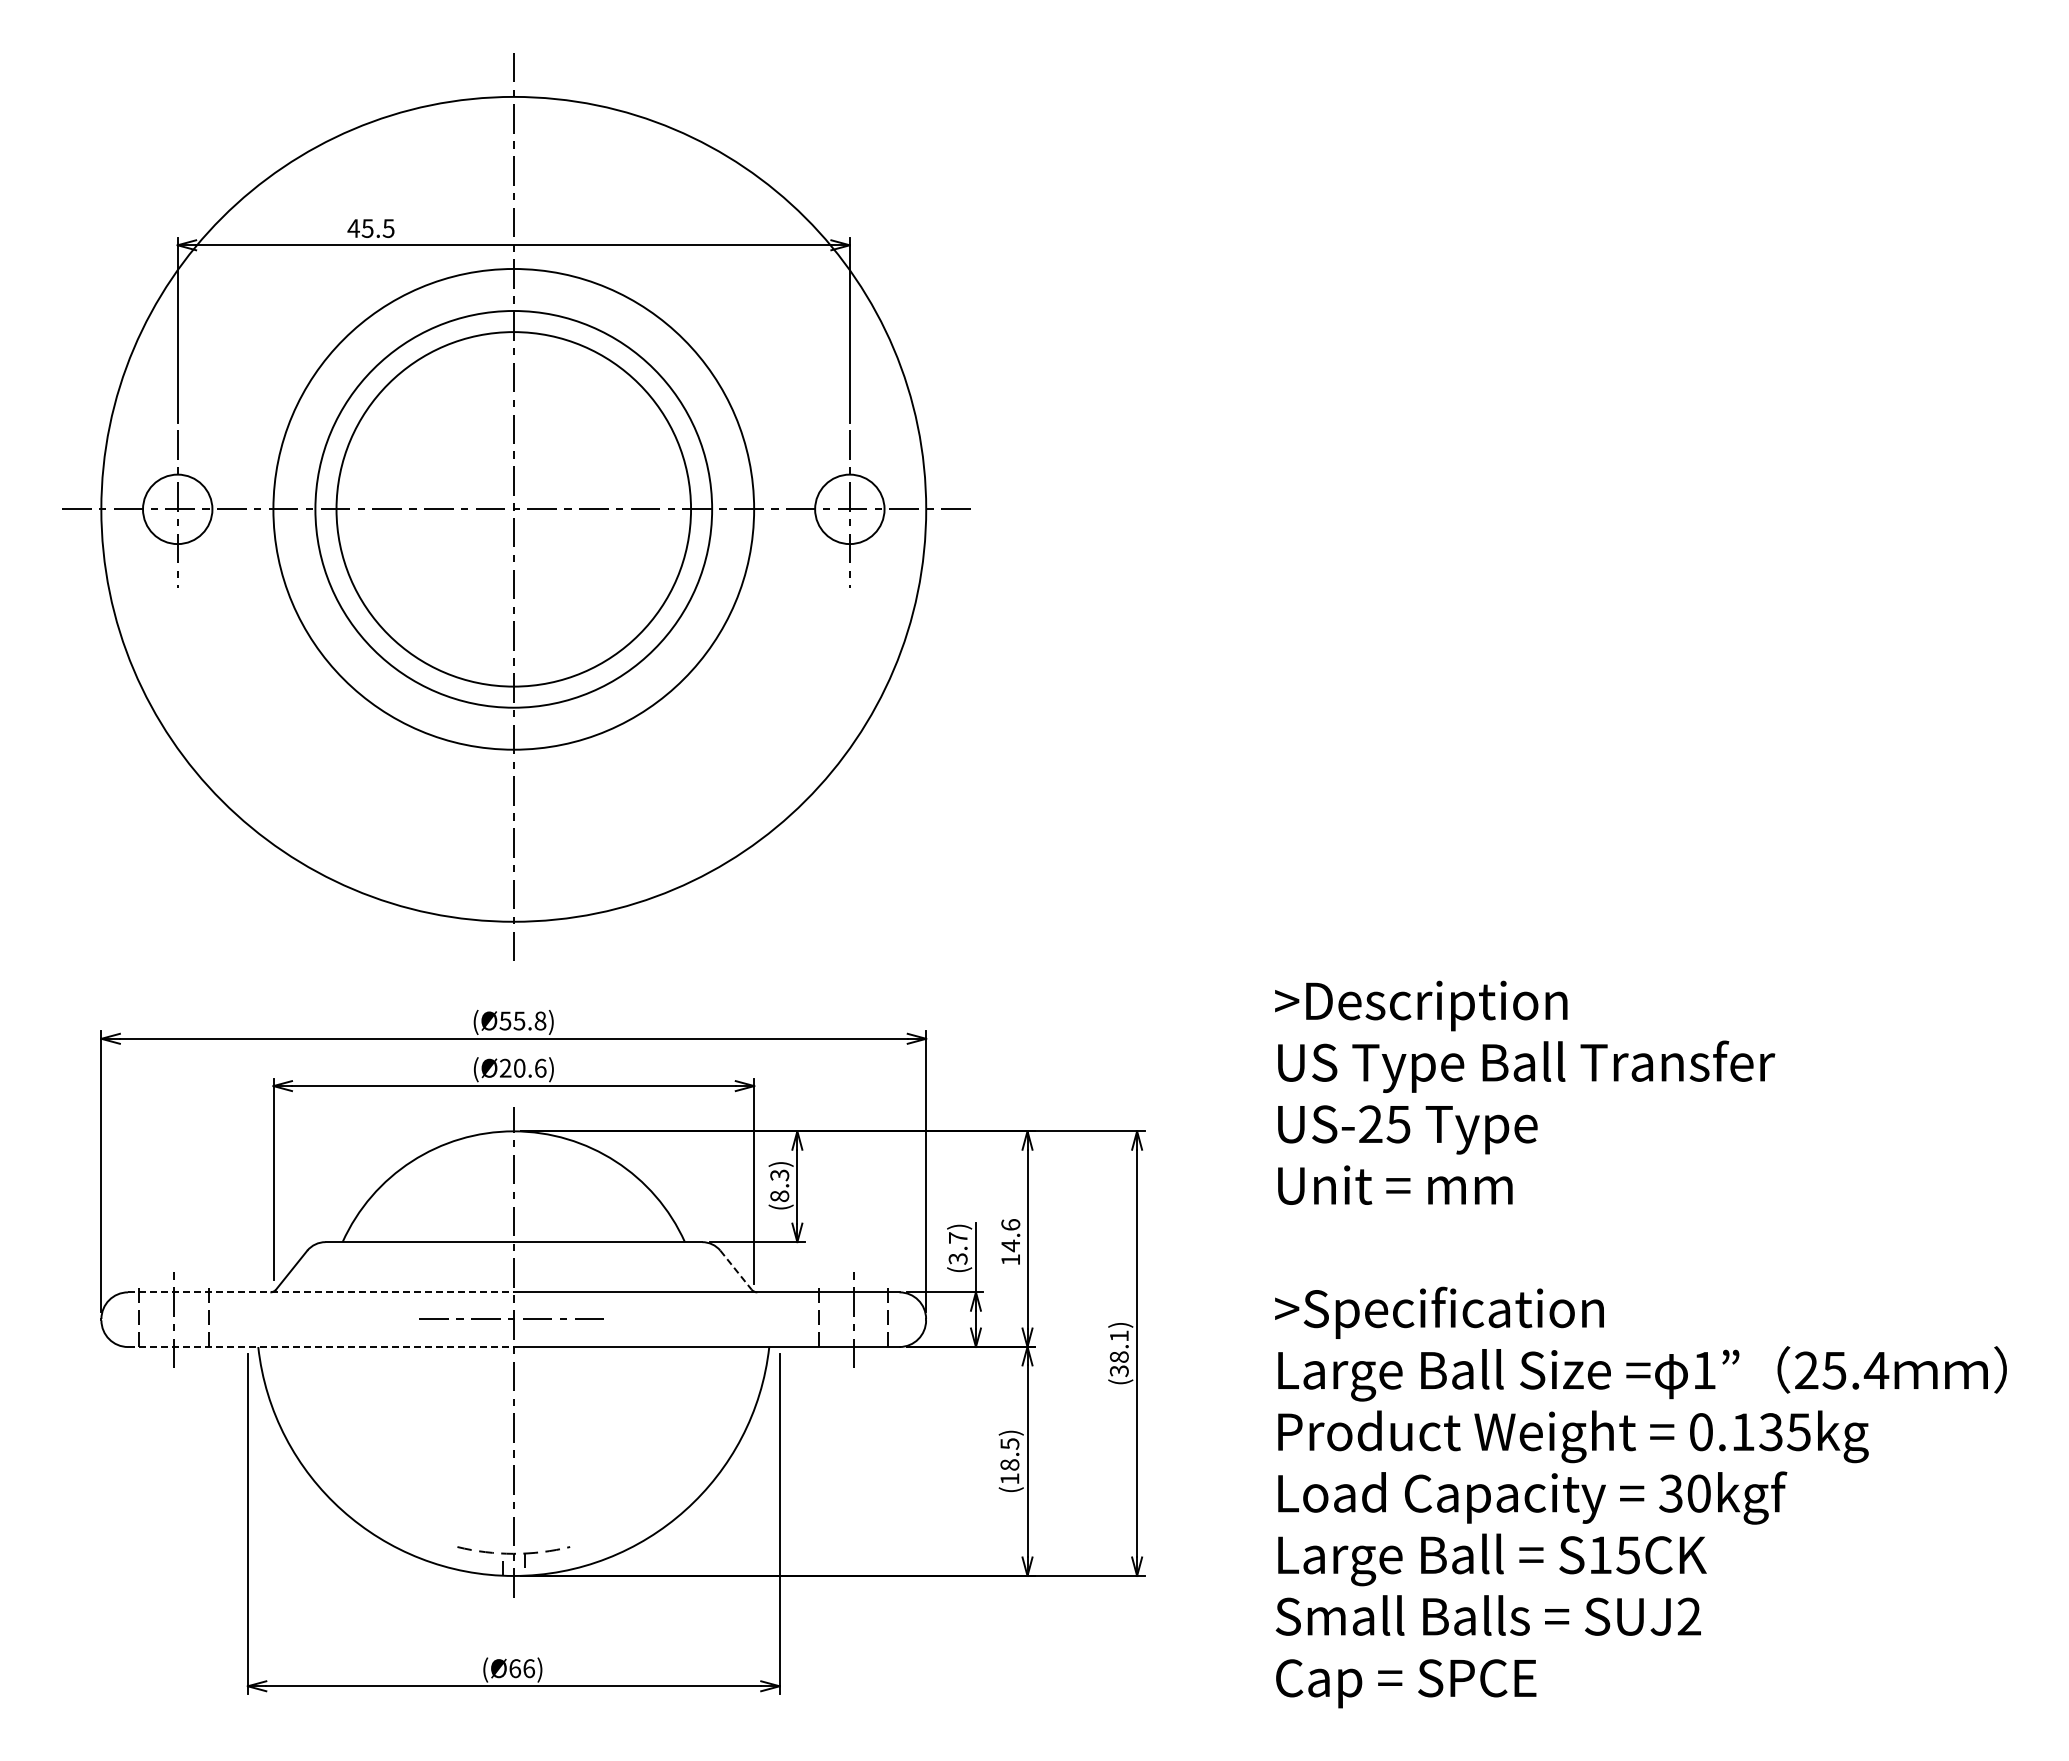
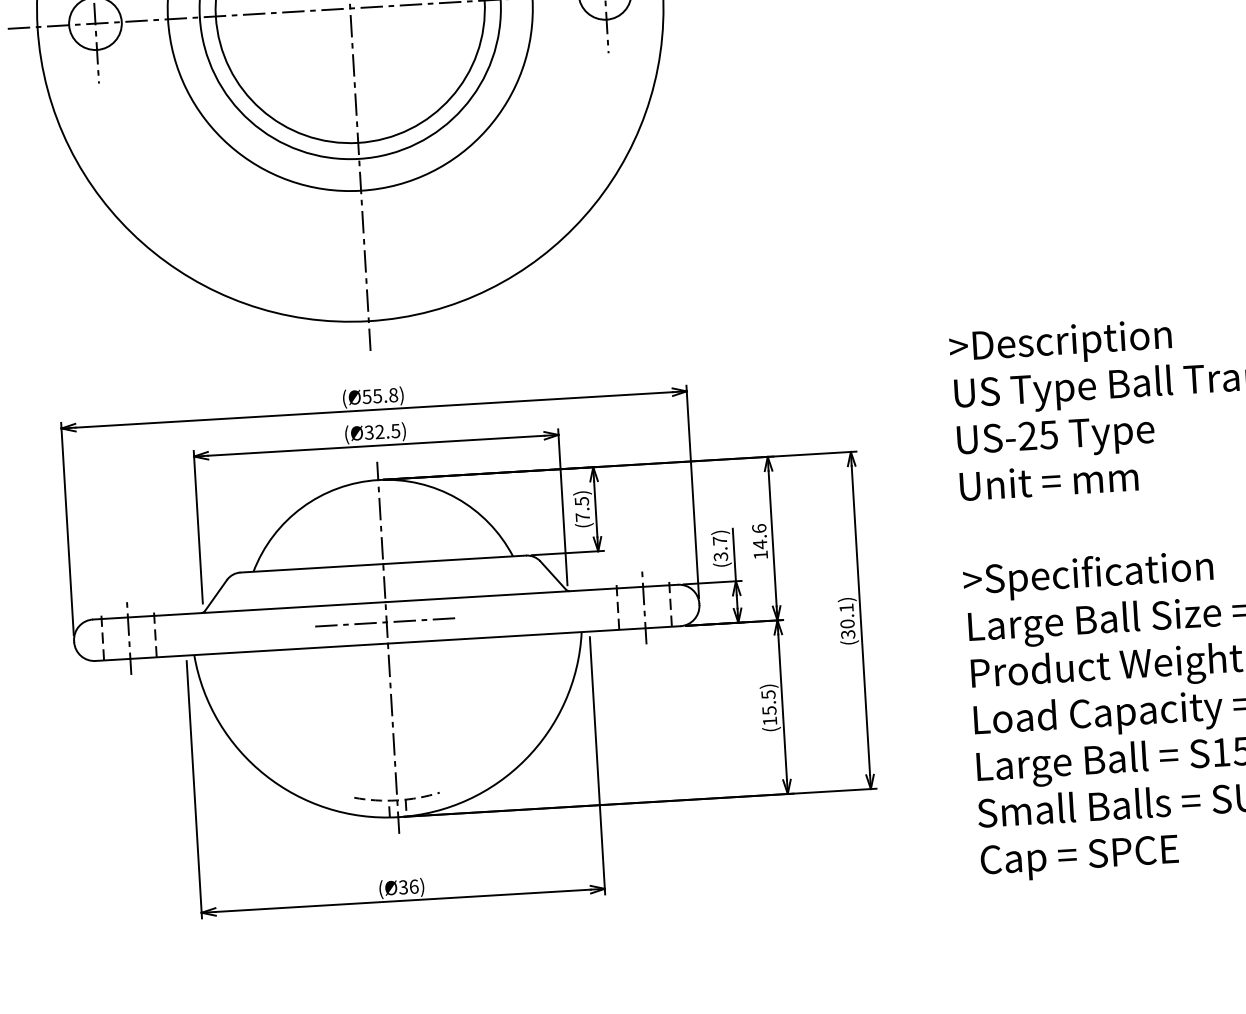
text: (522, 1067) -> (382, 431), (Ø20.6) -> (Ø32.5)
text: (779, 1185) -> (582, 509), (8.3) -> (7.5)
line: (736, 1270) -> (553, 575), dashed -> solid
line: (320, 1292) -> (238, 610), dashed -> solid
line: (320, 1347) -> (241, 652), dashed -> solid
text: (1119, 1356) -> (847, 623), (38.1) -> (30.1)
text: (1009, 1464) -> (769, 710), (18.5) -> (15.5)
text: (515, 1668) -> (403, 887), (Ø66) -> (Ø36)

